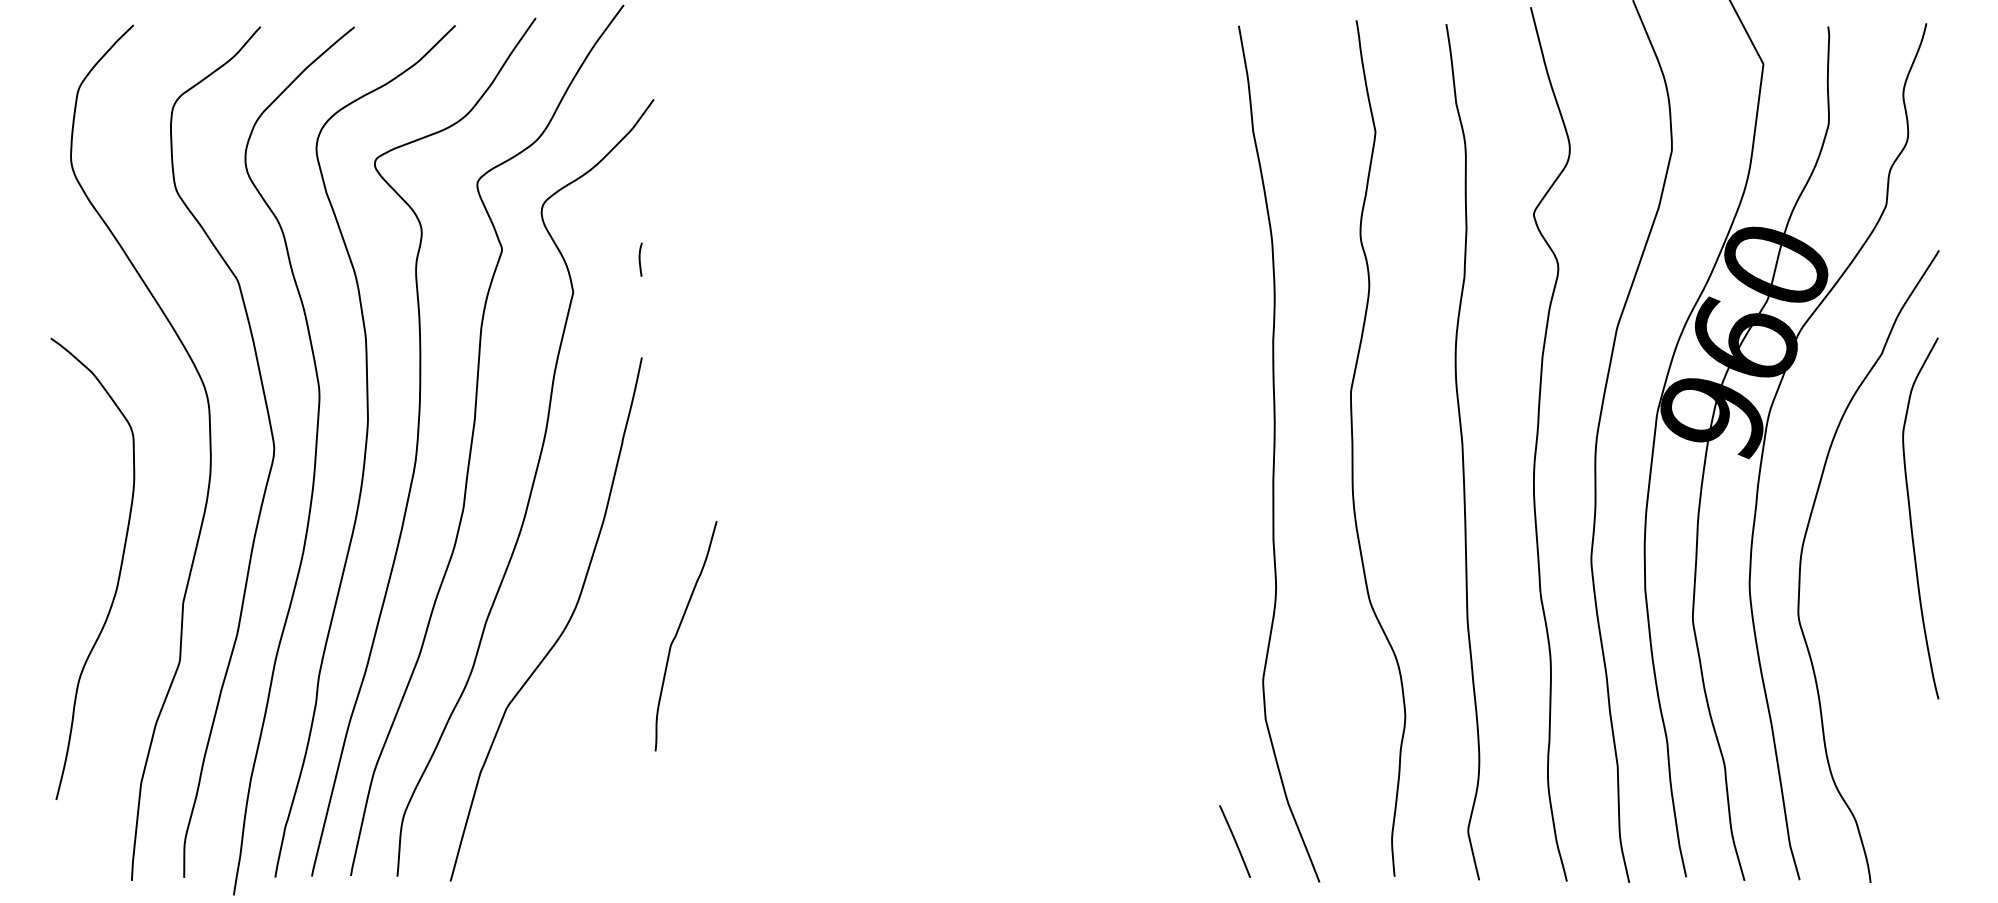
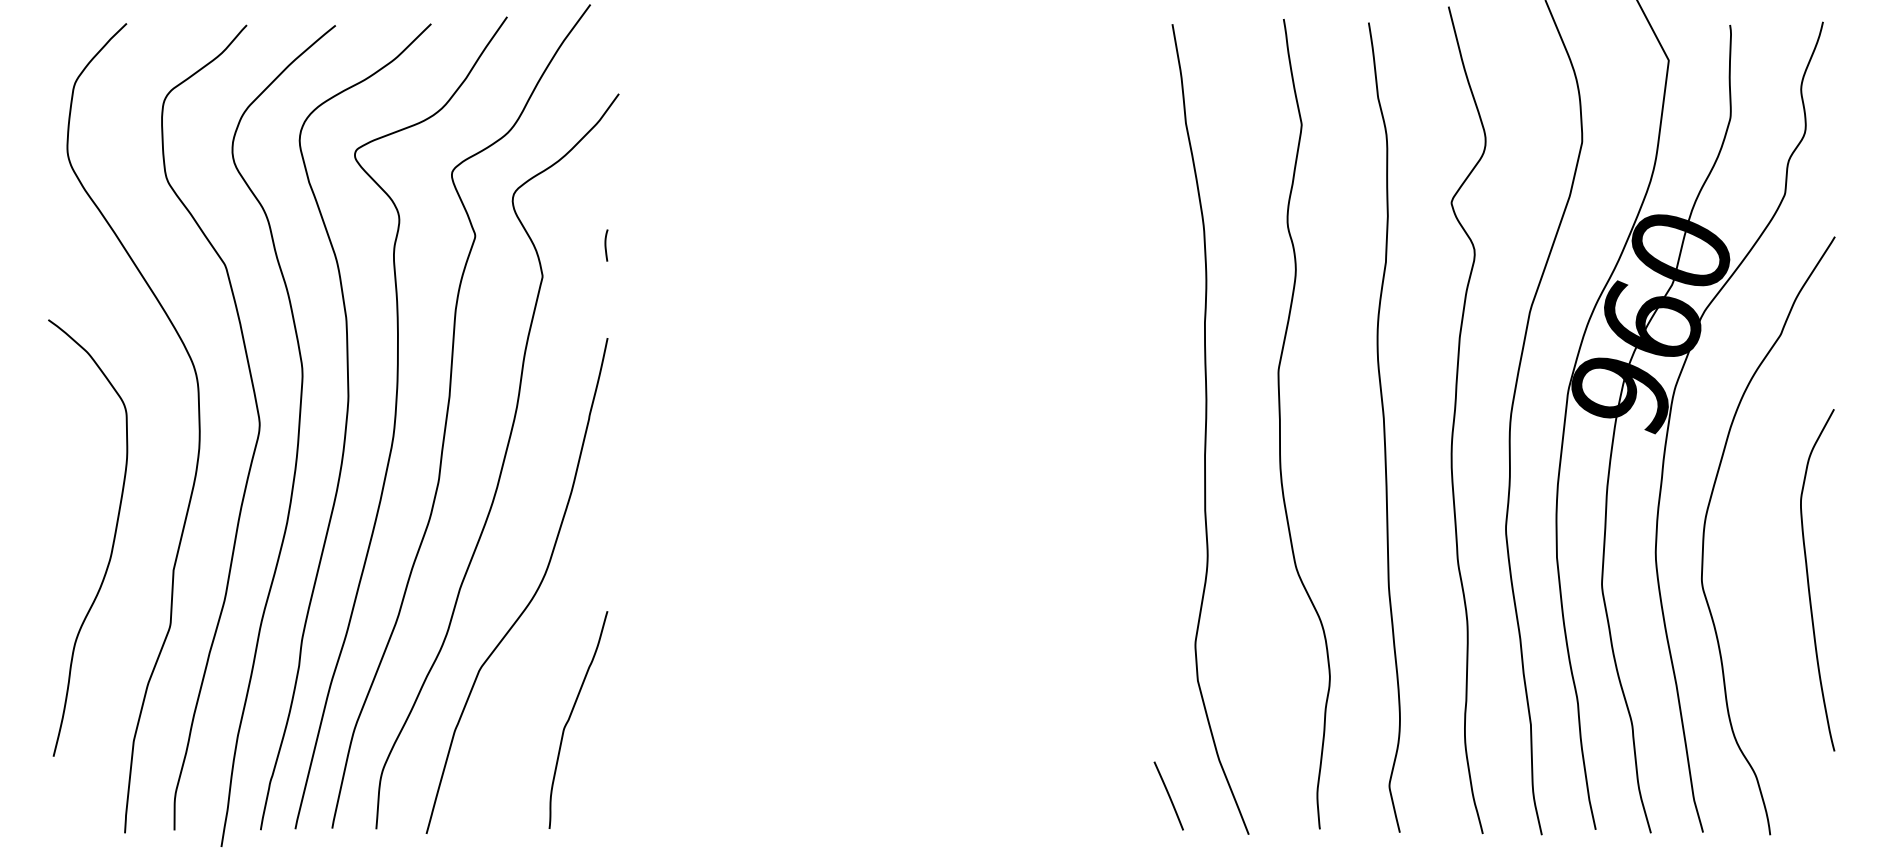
curve: (1911, 518) -> (1808, 580), moved
curve: (678, 632) -> (571, 716), moved

